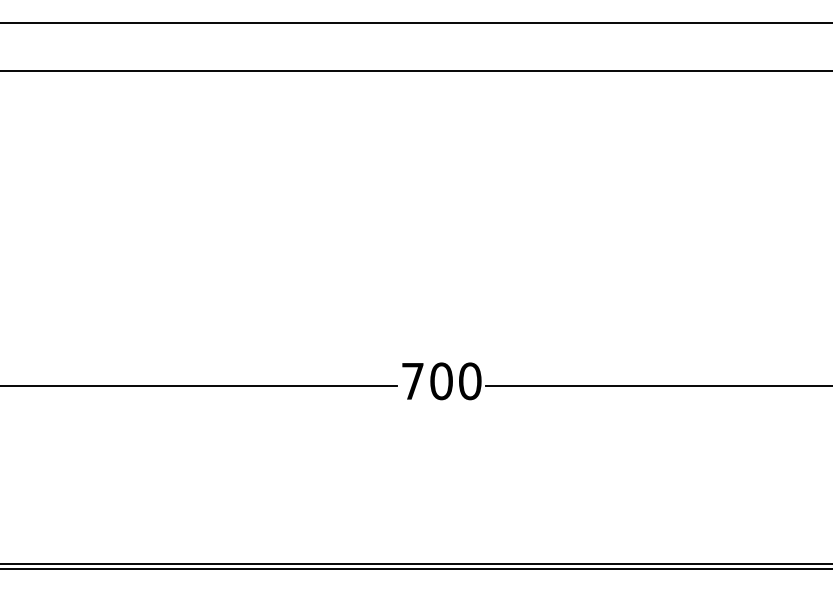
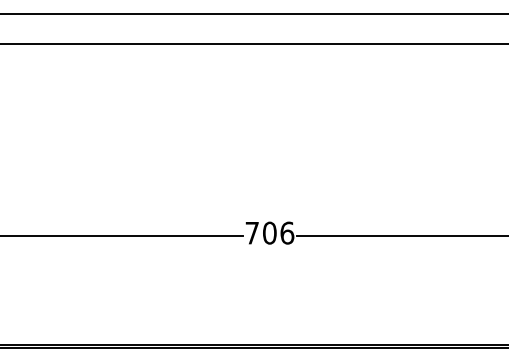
text: (470, 380) -> (287, 232), 700 -> 706

